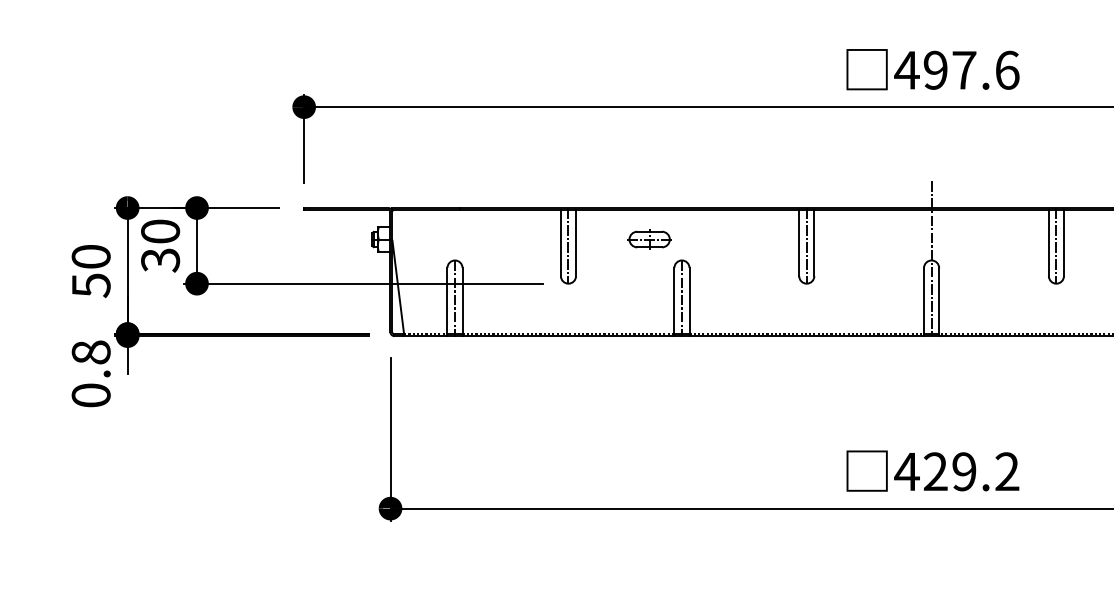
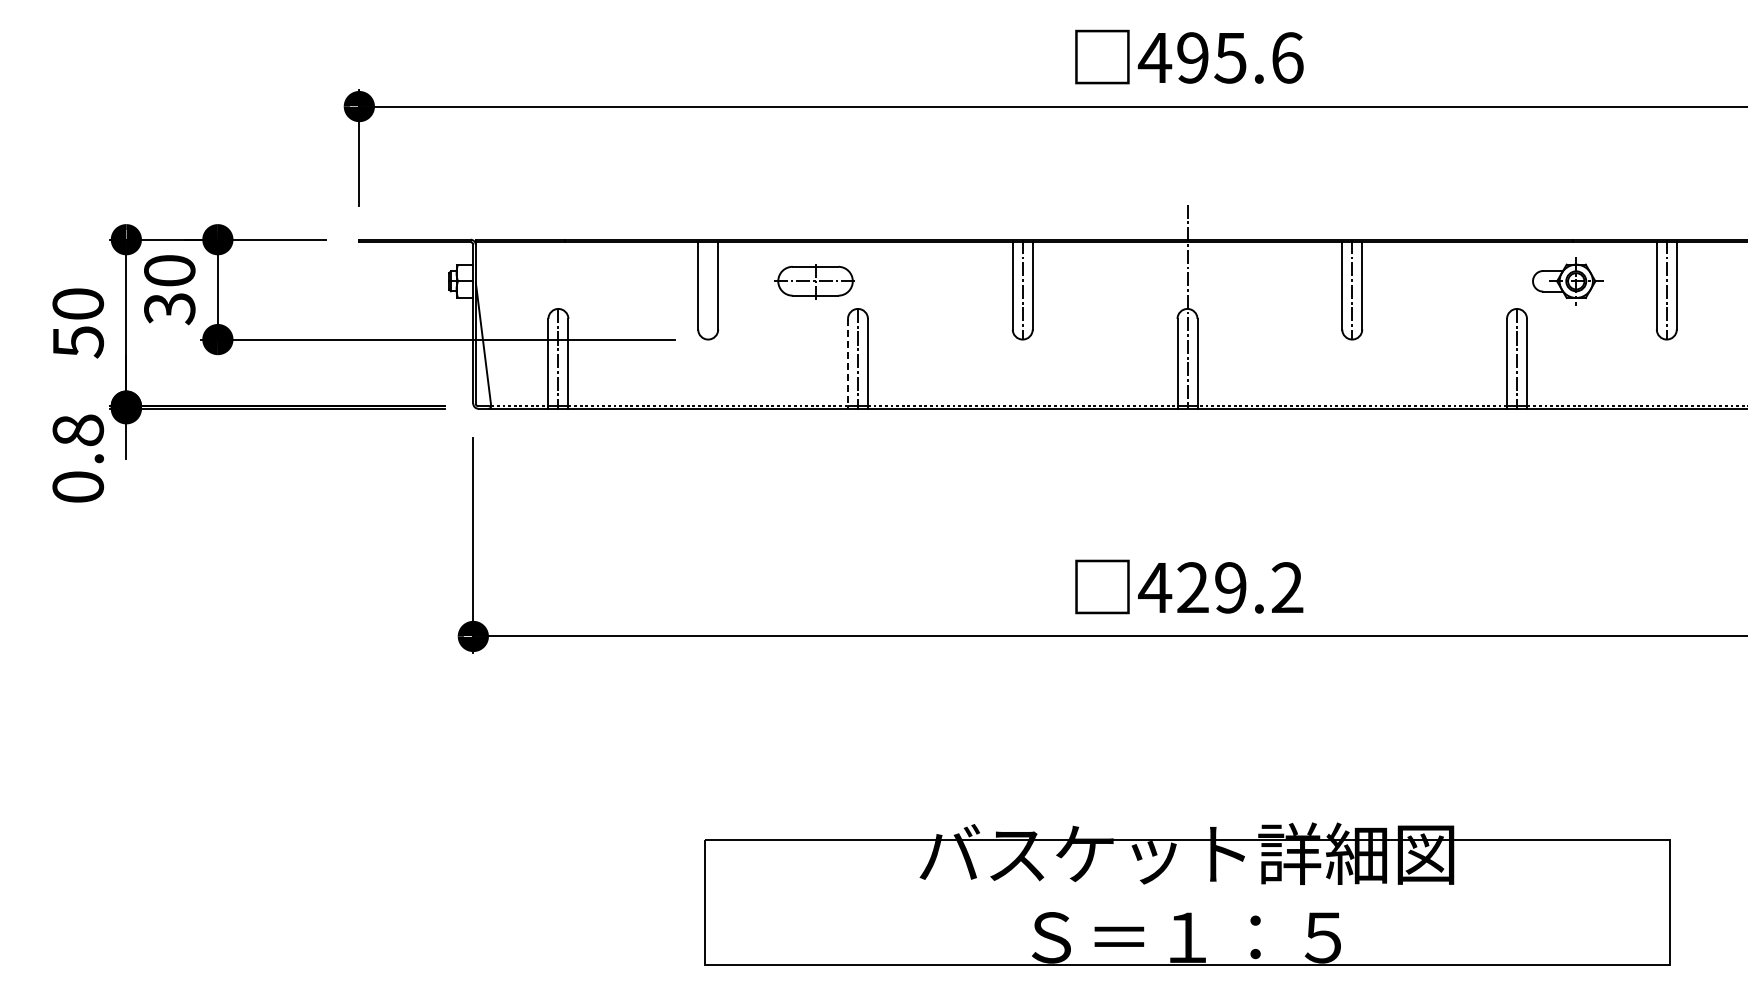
text: (964, 70) -> (1230, 58), 497.6 -> 495.6
part: (649, 239) -> (814, 281), size x1.4
line: (568, 245) -> (708, 289), removed
line: (674, 301) -> (848, 363), solid -> dashed

